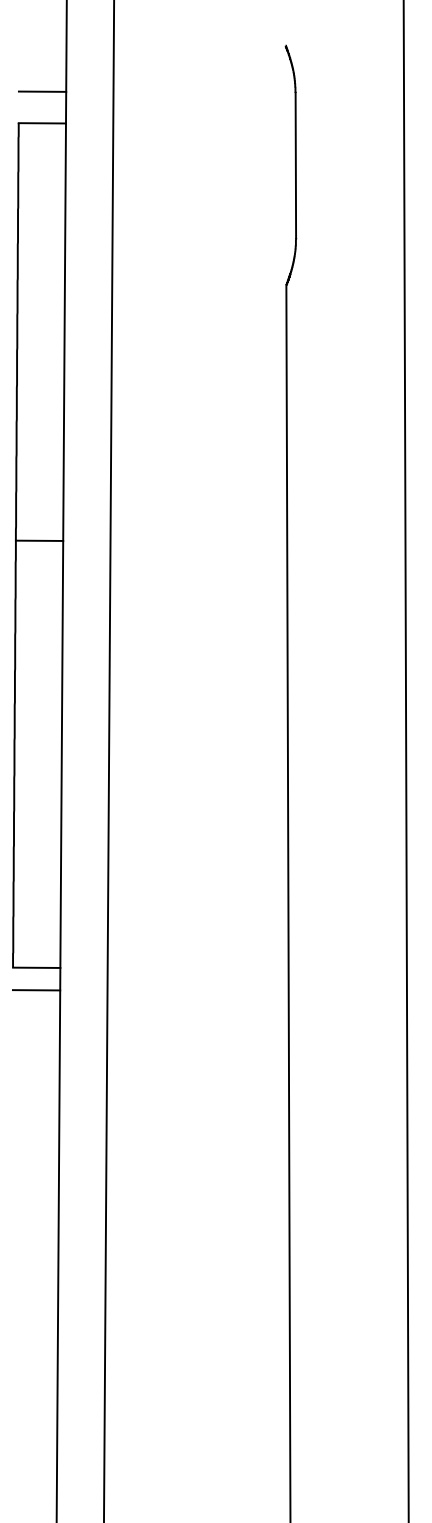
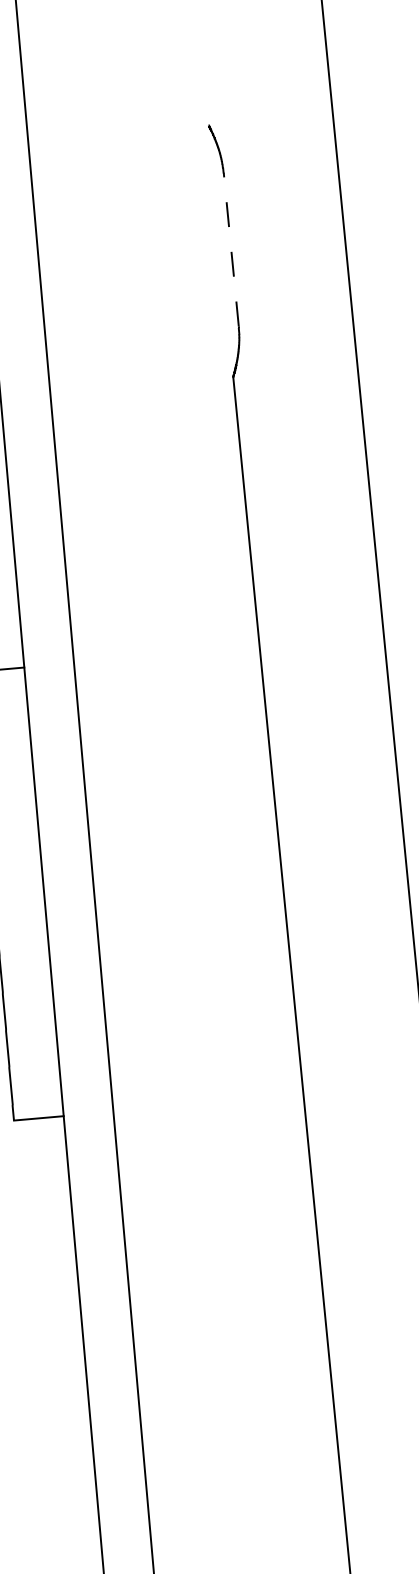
line: (295, 165) -> (230, 250), solid -> dashed
line: (36, 990) -> (40, 1142), removed

